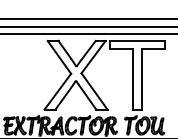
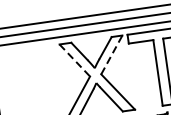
line: (93, 56) -> (111, 54), solid -> dashed
line: (59, 57) -> (74, 60), solid -> dashed

